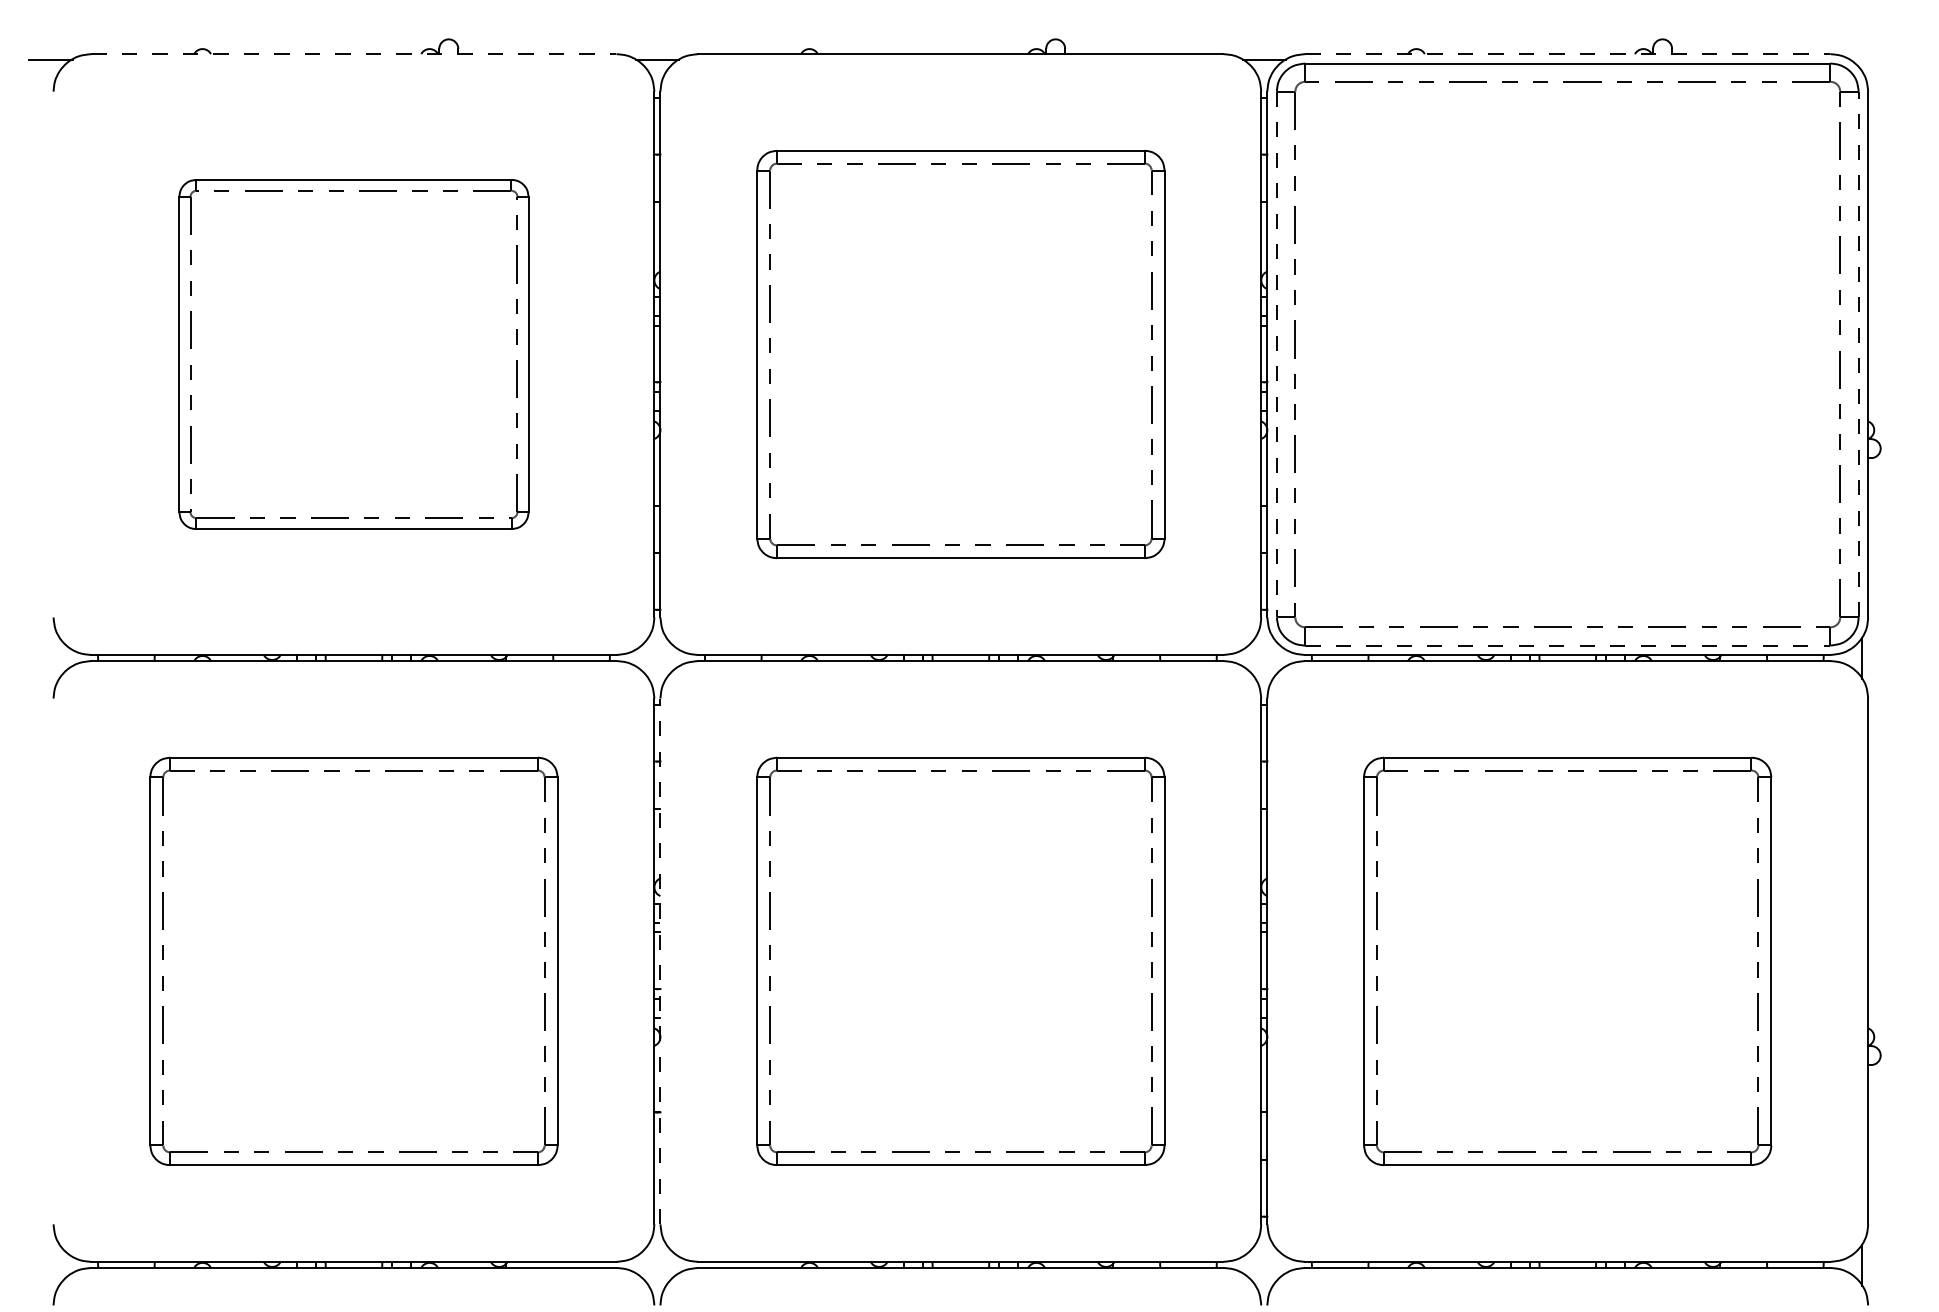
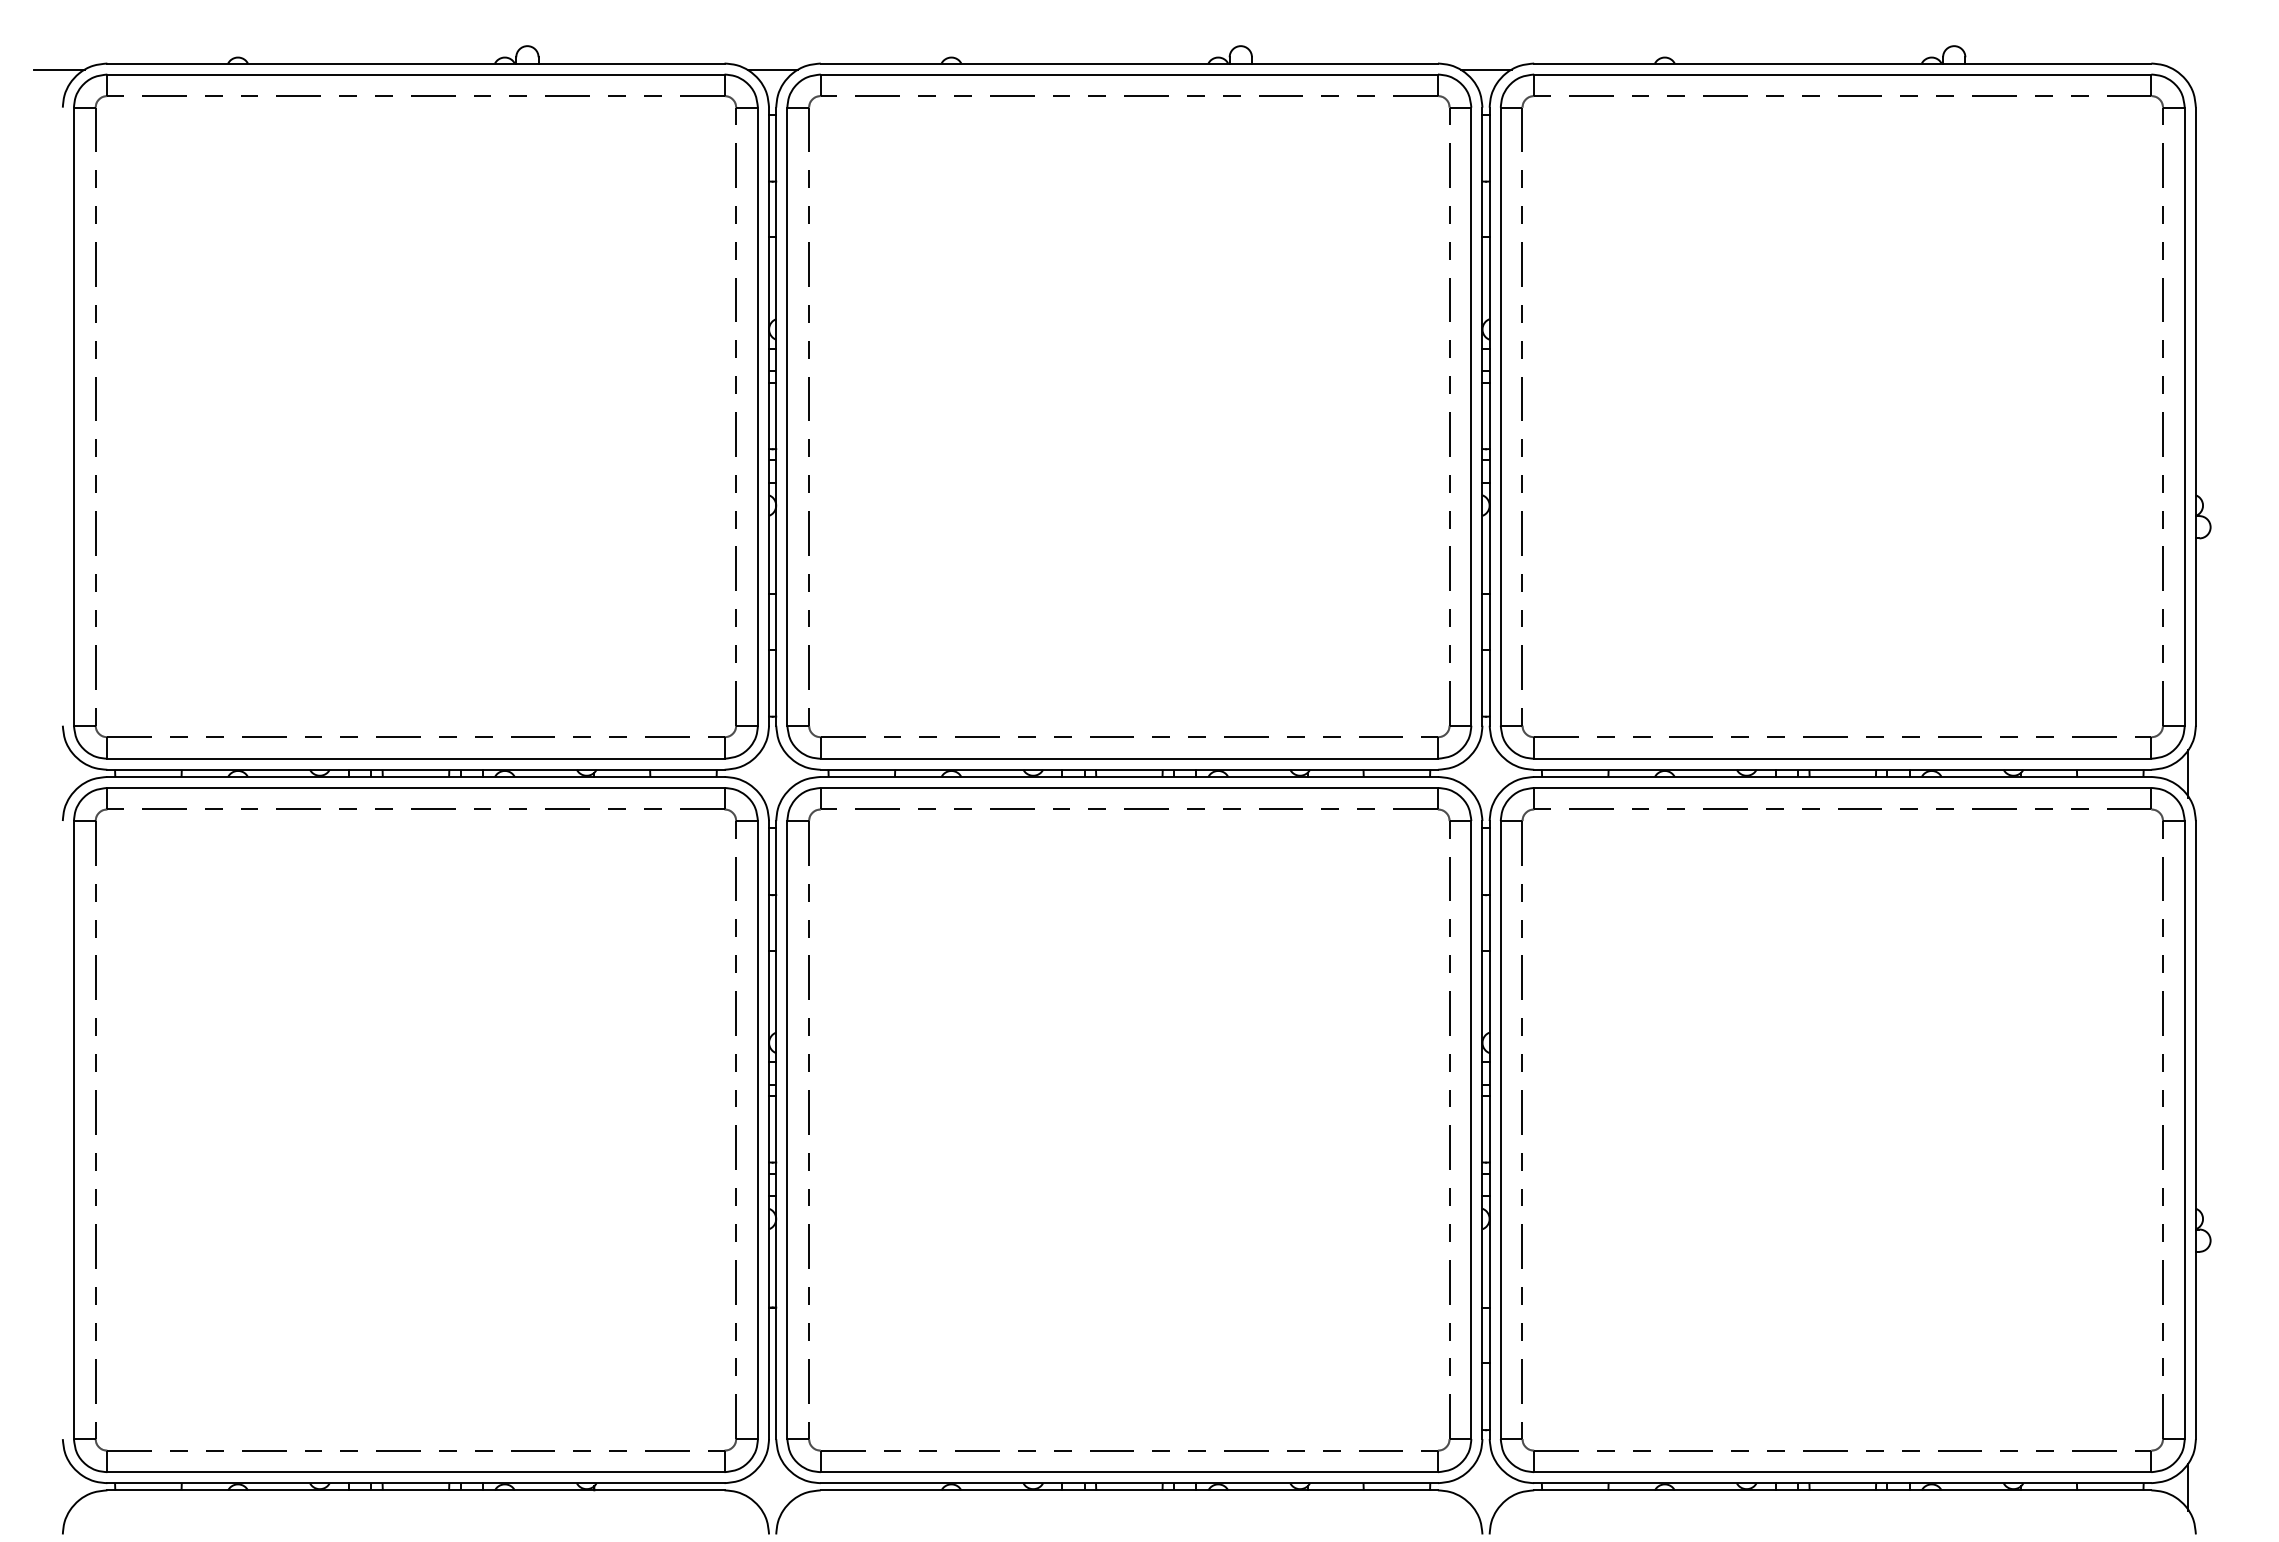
line: (353, 54) -> (415, 63), dashed -> solid
line: (1567, 54) -> (1842, 63), dashed -> solid
part: (353, 354) -> (415, 416), size x1.67
part: (960, 354) -> (1129, 416), size x1.43
line: (1858, 354) -> (2184, 416), dashed -> solid
line: (1276, 355) -> (1500, 417), dashed -> solid
line: (1567, 645) -> (1842, 758), dashed -> solid
part: (353, 960) -> (415, 1129), size x1.43
line: (660, 960) -> (776, 1129), dashed -> solid
part: (960, 960) -> (1129, 1129), size x1.43
part: (1567, 960) -> (1842, 1129), size x1.43

